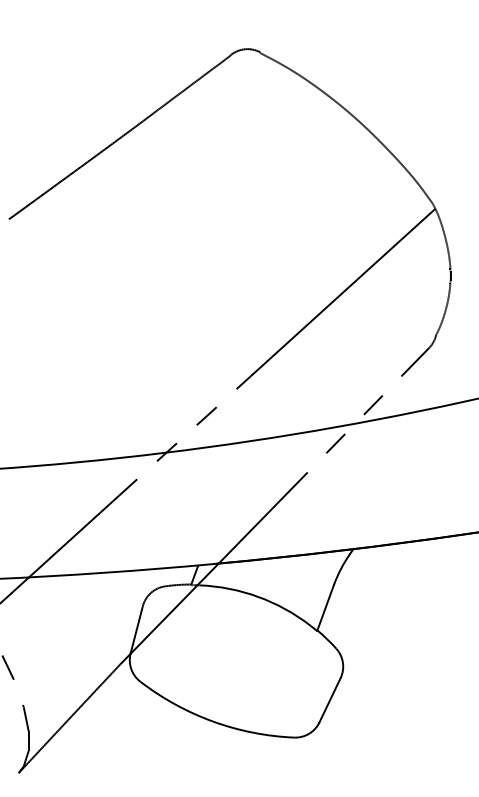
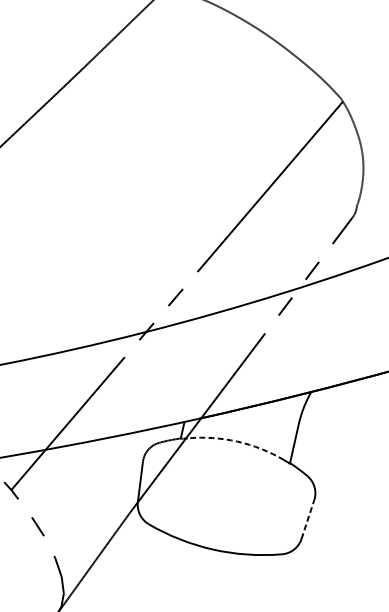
arc: (258, 596) -> (237, 441), solid -> dashed
line: (330, 699) -> (308, 518), solid -> dashed

